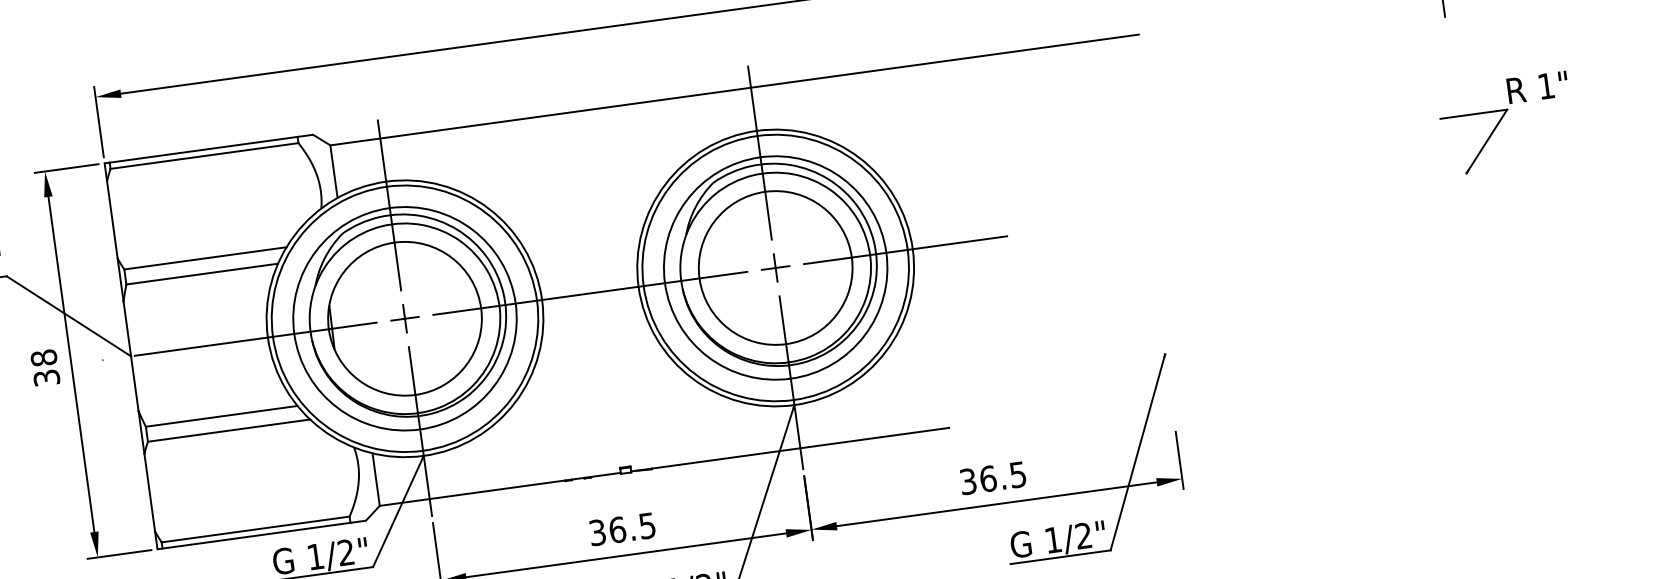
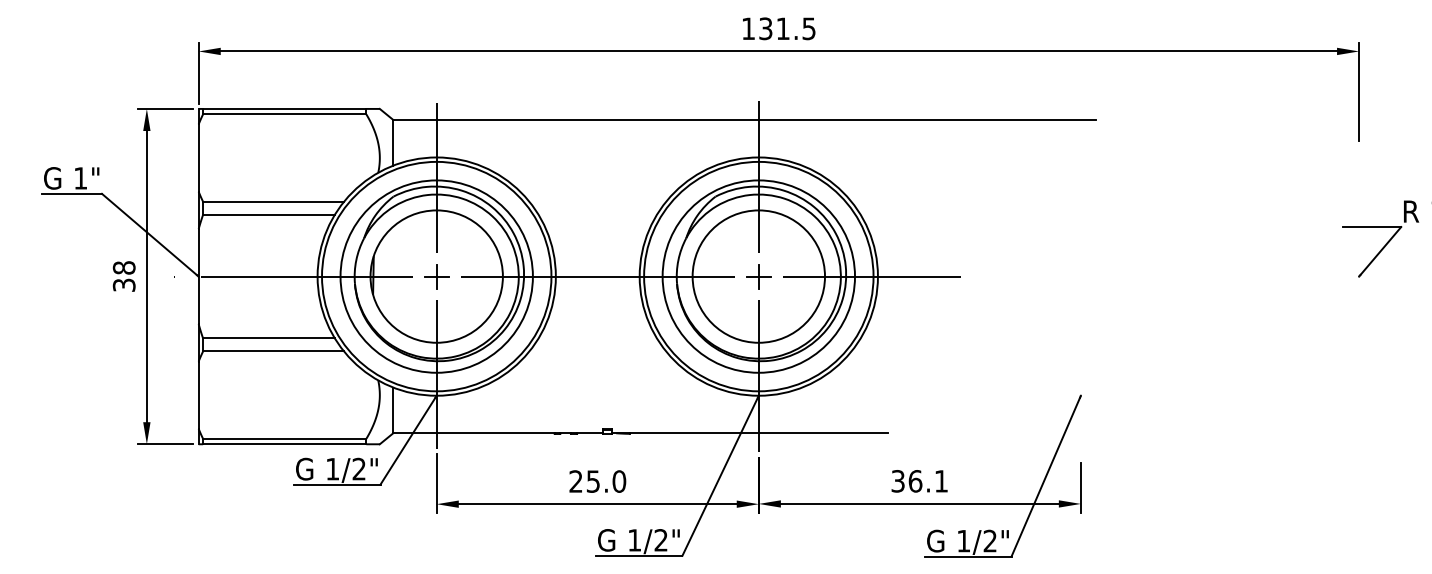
text: (1018, 475) -> (941, 481), 36.5 -> 36.1
text: (622, 529) -> (597, 481), 36.5 -> 25.0

